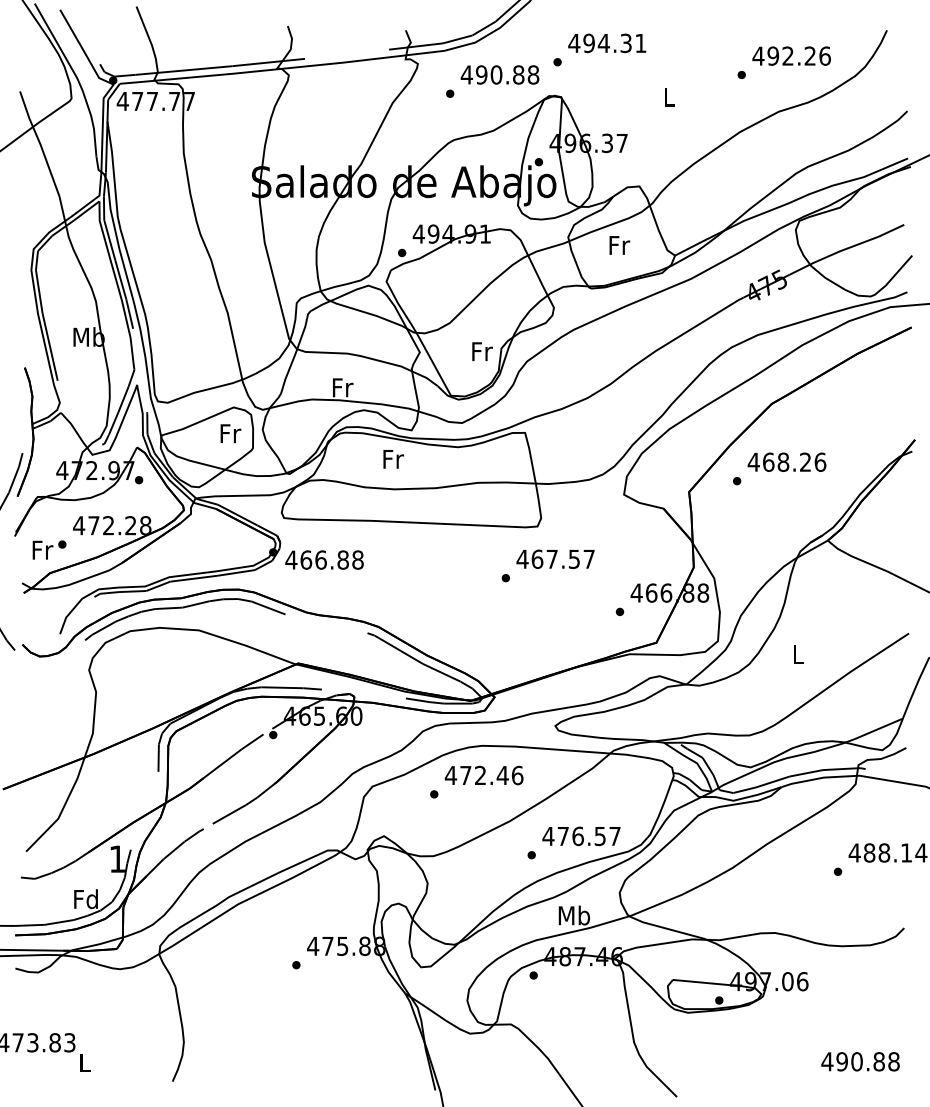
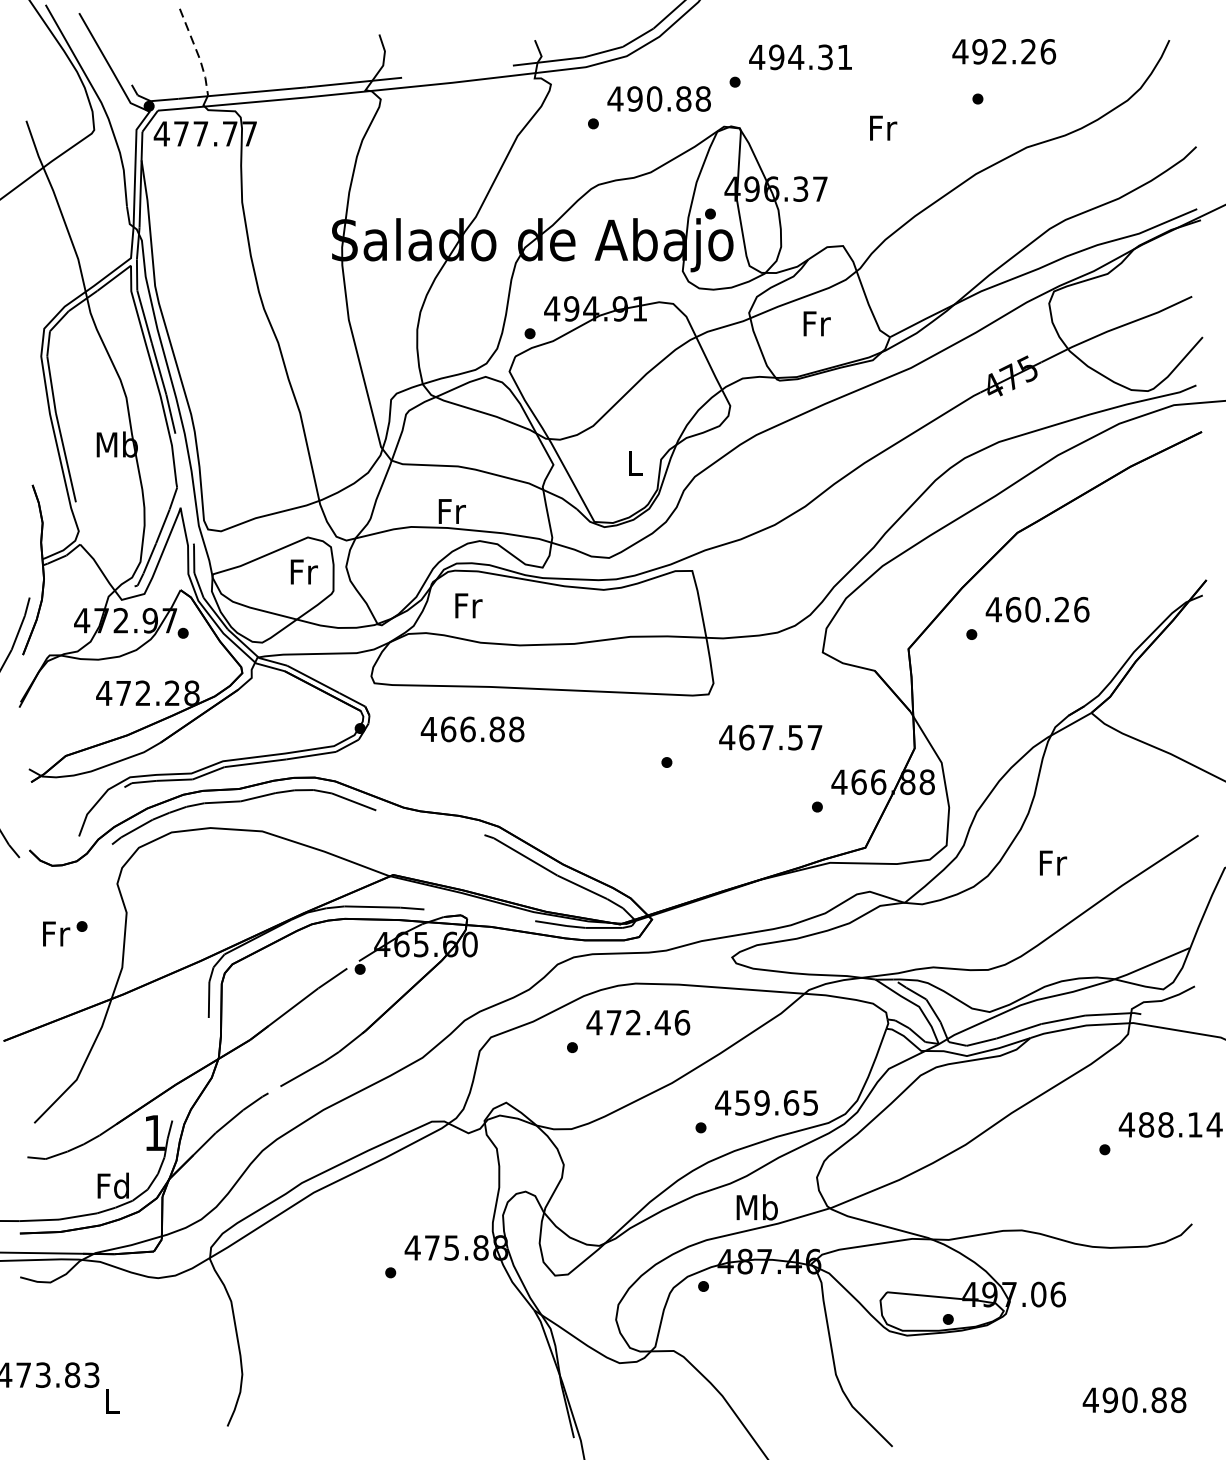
line: (149, 39) -> (196, 52), solid -> dashed
text: (791, 55) -> (1003, 50), moved
text: (670, 96) -> (883, 127), L -> Fr
text: (482, 351) -> (636, 463), Fr -> L
text: (393, 459) -> (468, 606), moved
text: (783, 462) -> (1032, 610), 468.26 -> 460.26
text: (49, 549) -> (65, 933), moved
text: (555, 558) -> (770, 736), moved
text: (324, 559) -> (472, 728), moved
text: (798, 654) -> (1052, 863), L -> Fr
text: (588, 836) -> (775, 1103), 476.57 -> 459.65

